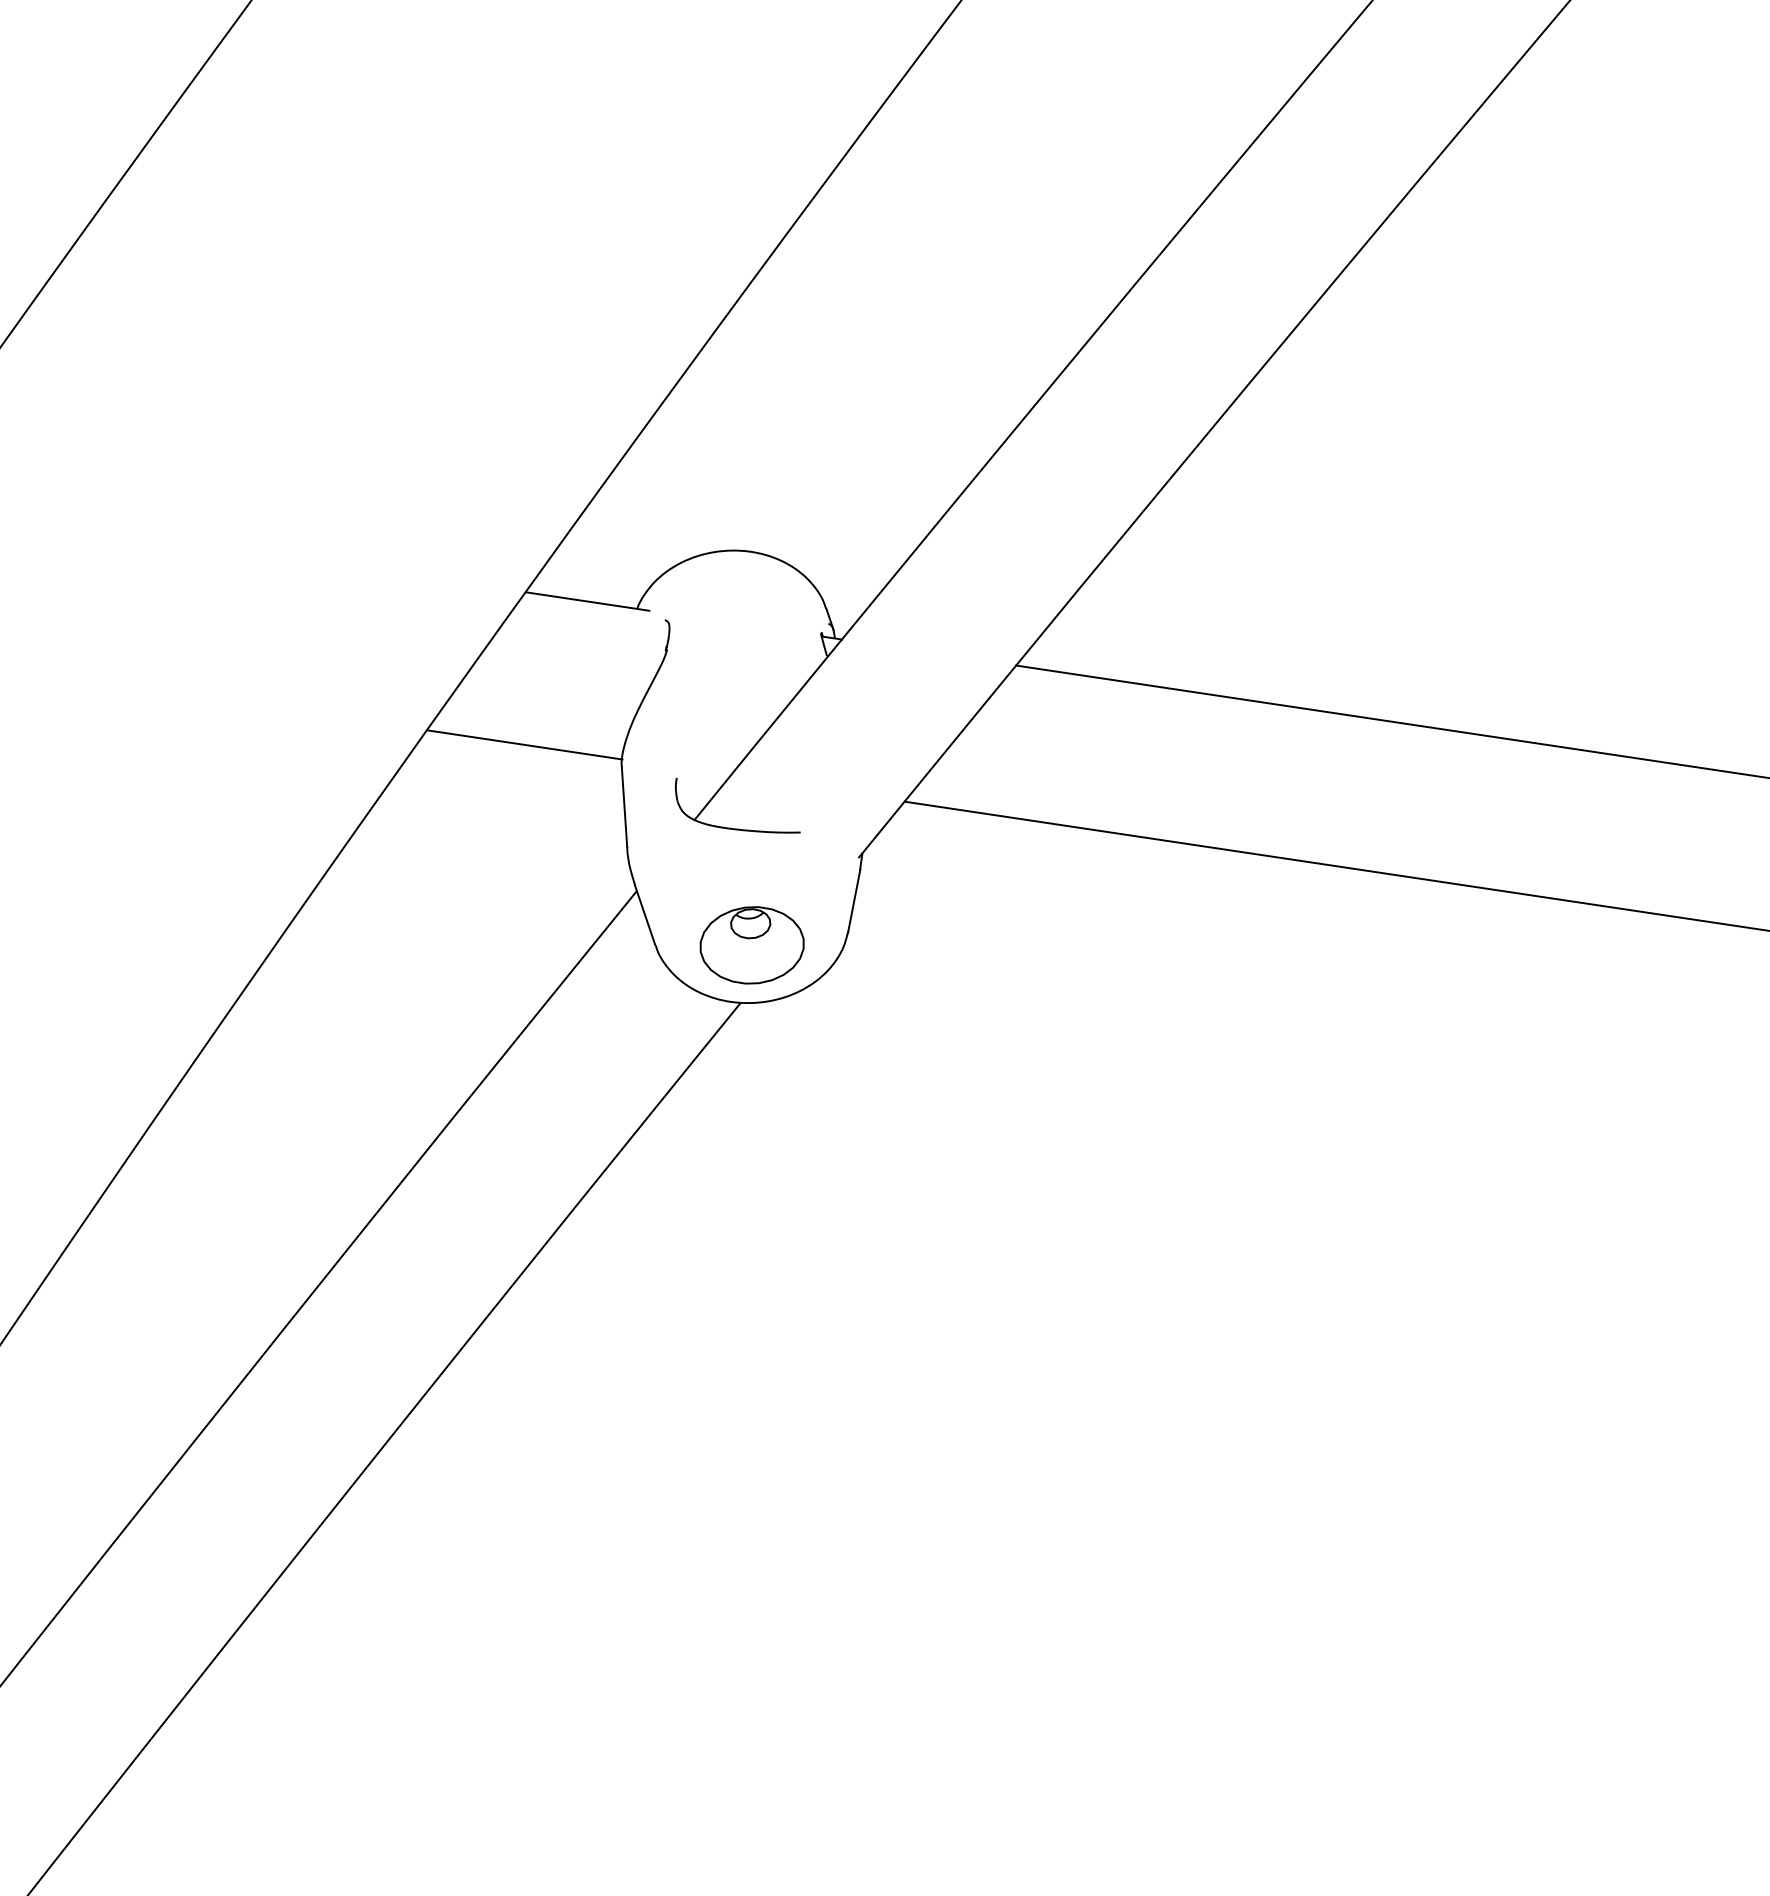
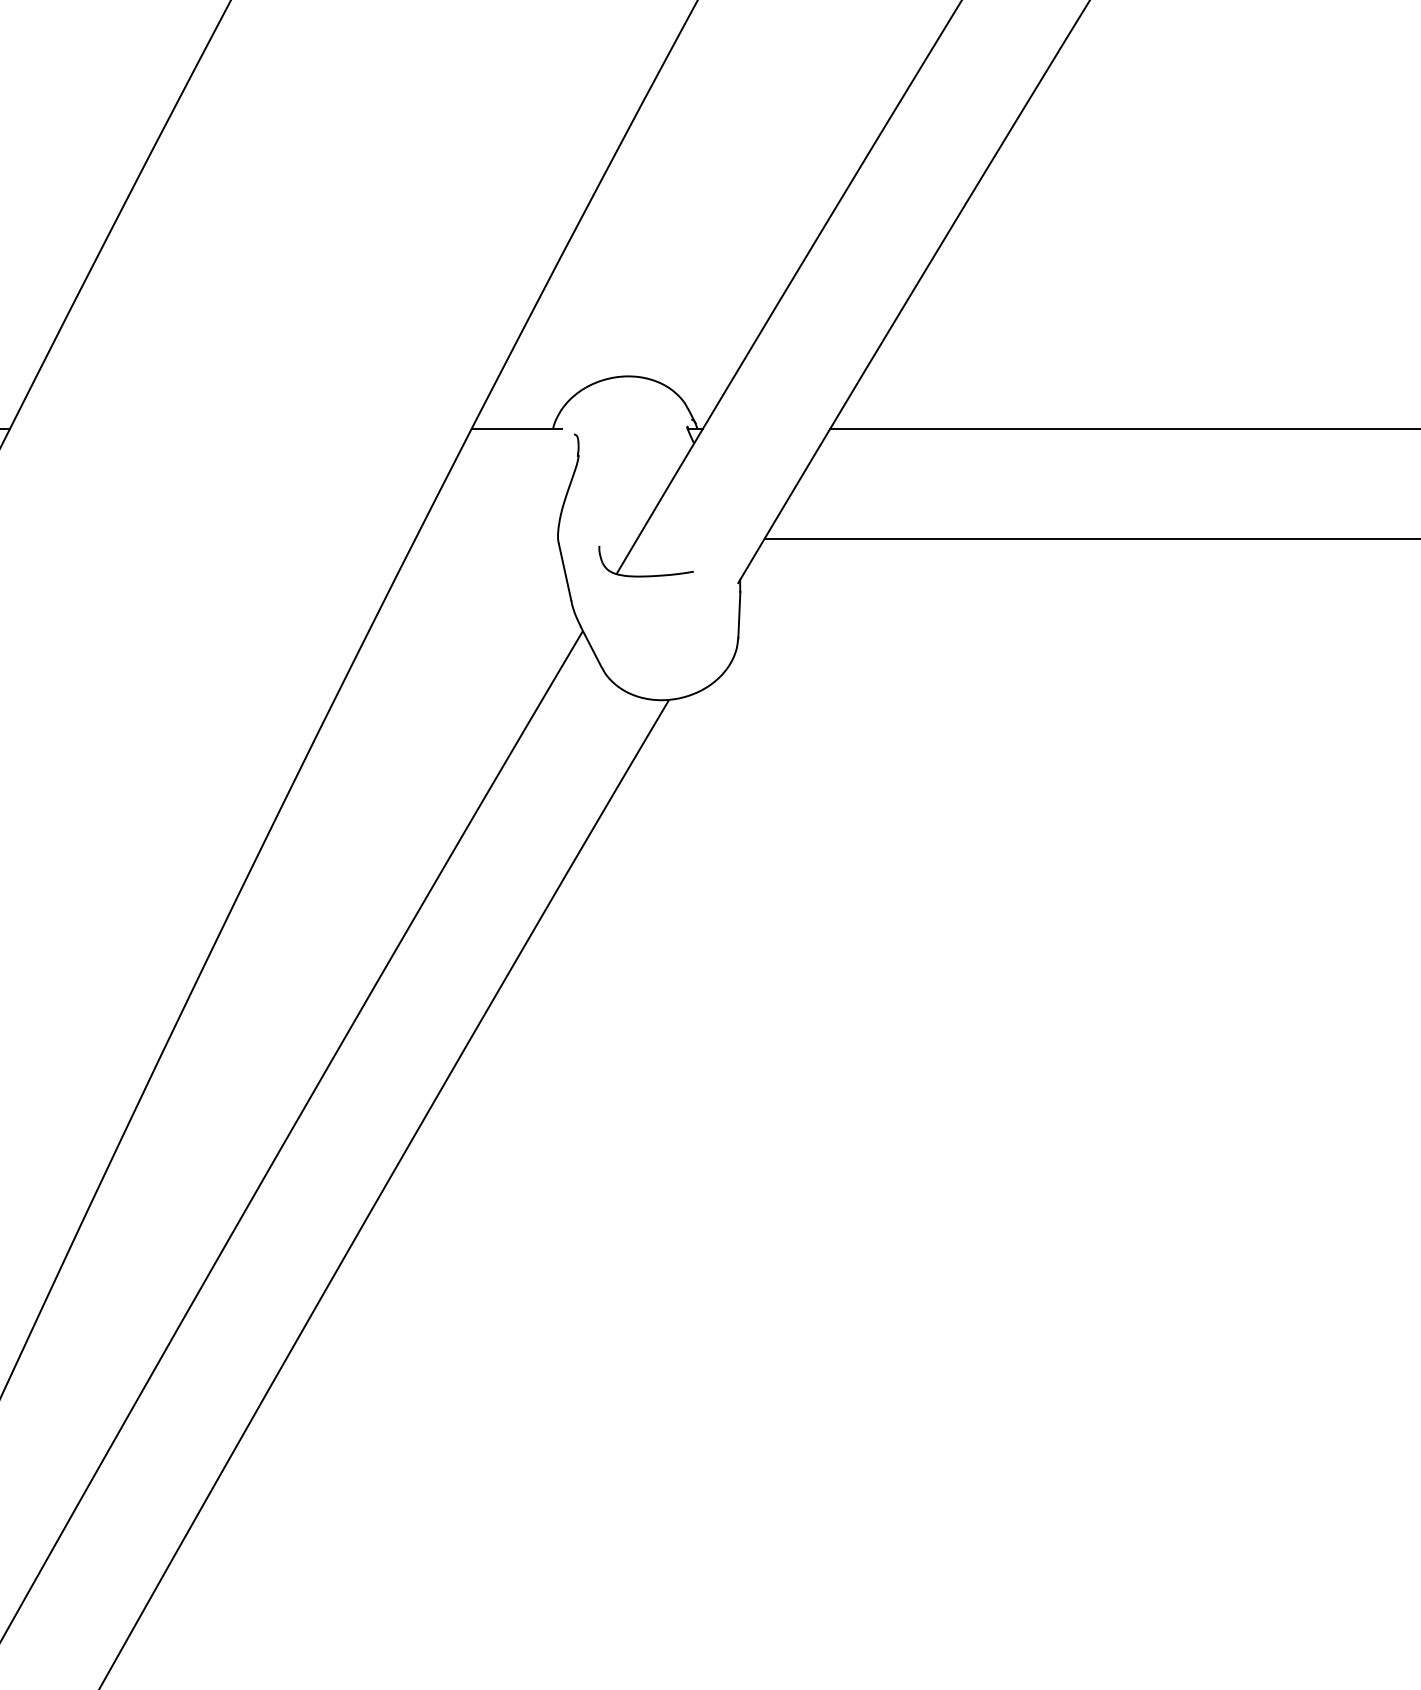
line: (523, 744) -> (486, 538), removed
part: (752, 945) -> (671, 657), removed

